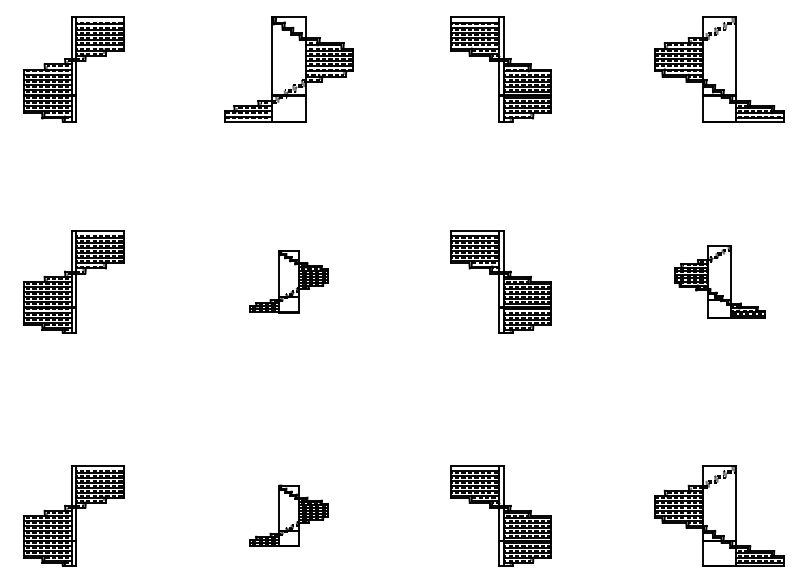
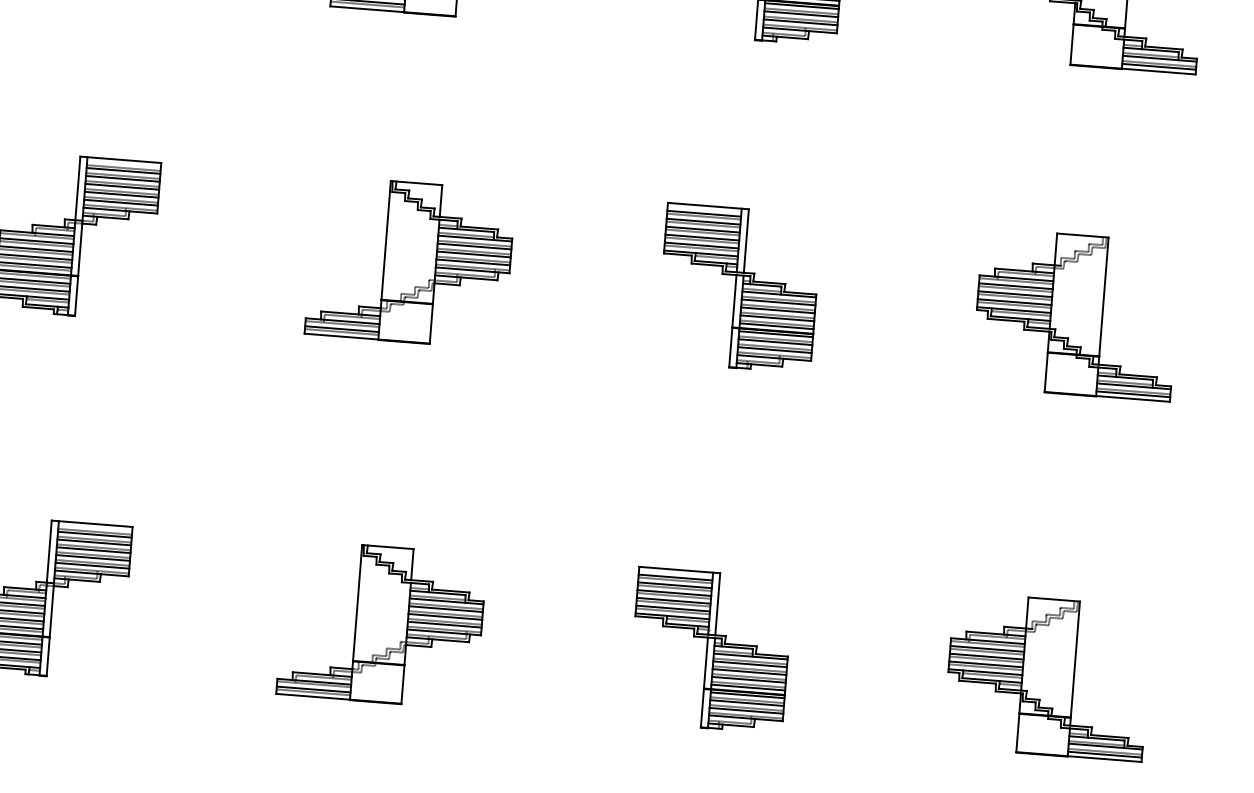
part: (288, 281) -> (409, 261), size x1.67
part: (719, 281) -> (1076, 314), size x1.43
part: (288, 515) -> (381, 623), size x1.67

